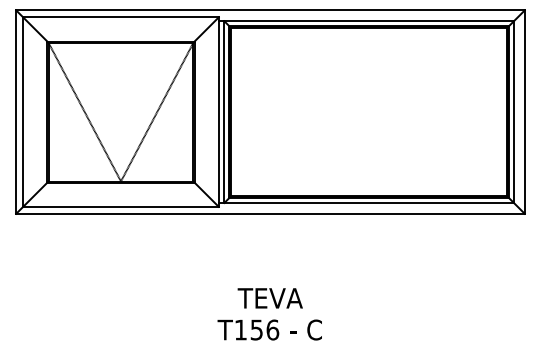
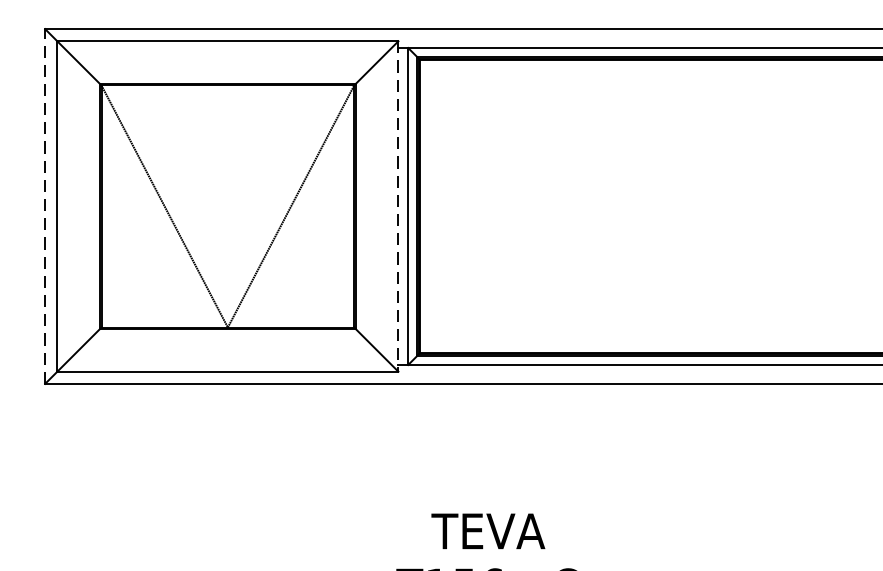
line: (16, 112) -> (45, 207), solid -> dashed
line: (218, 112) -> (397, 207), solid -> dashed

